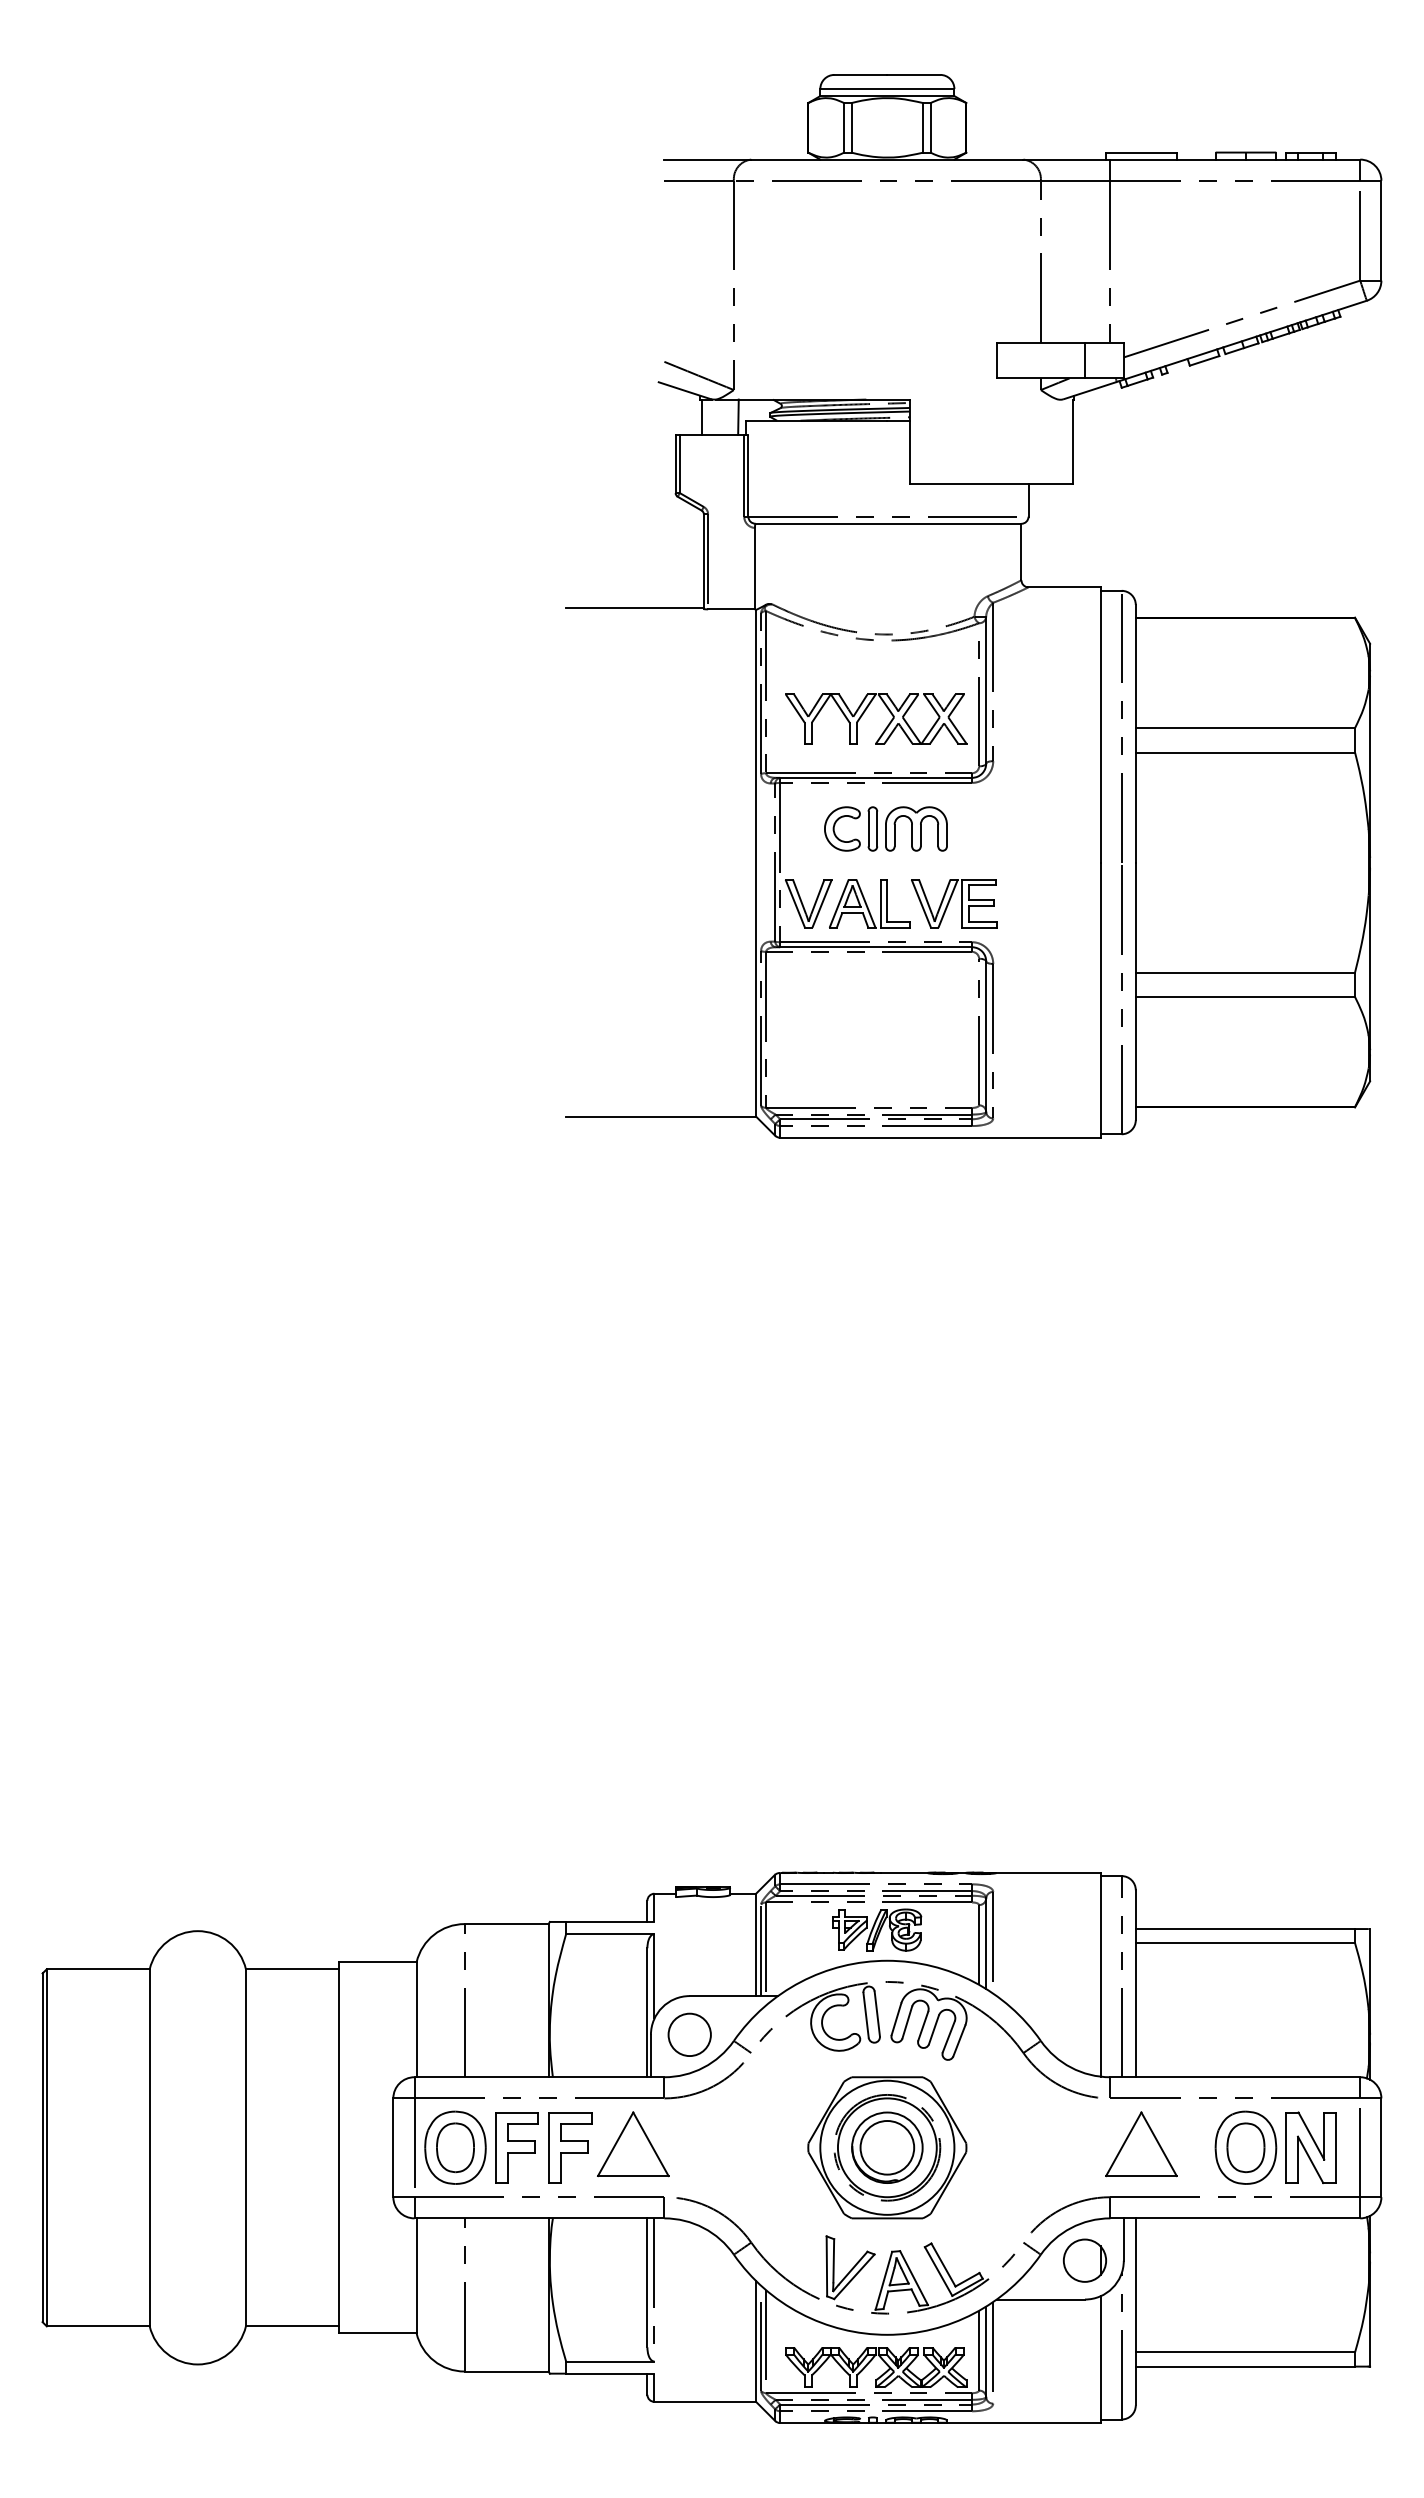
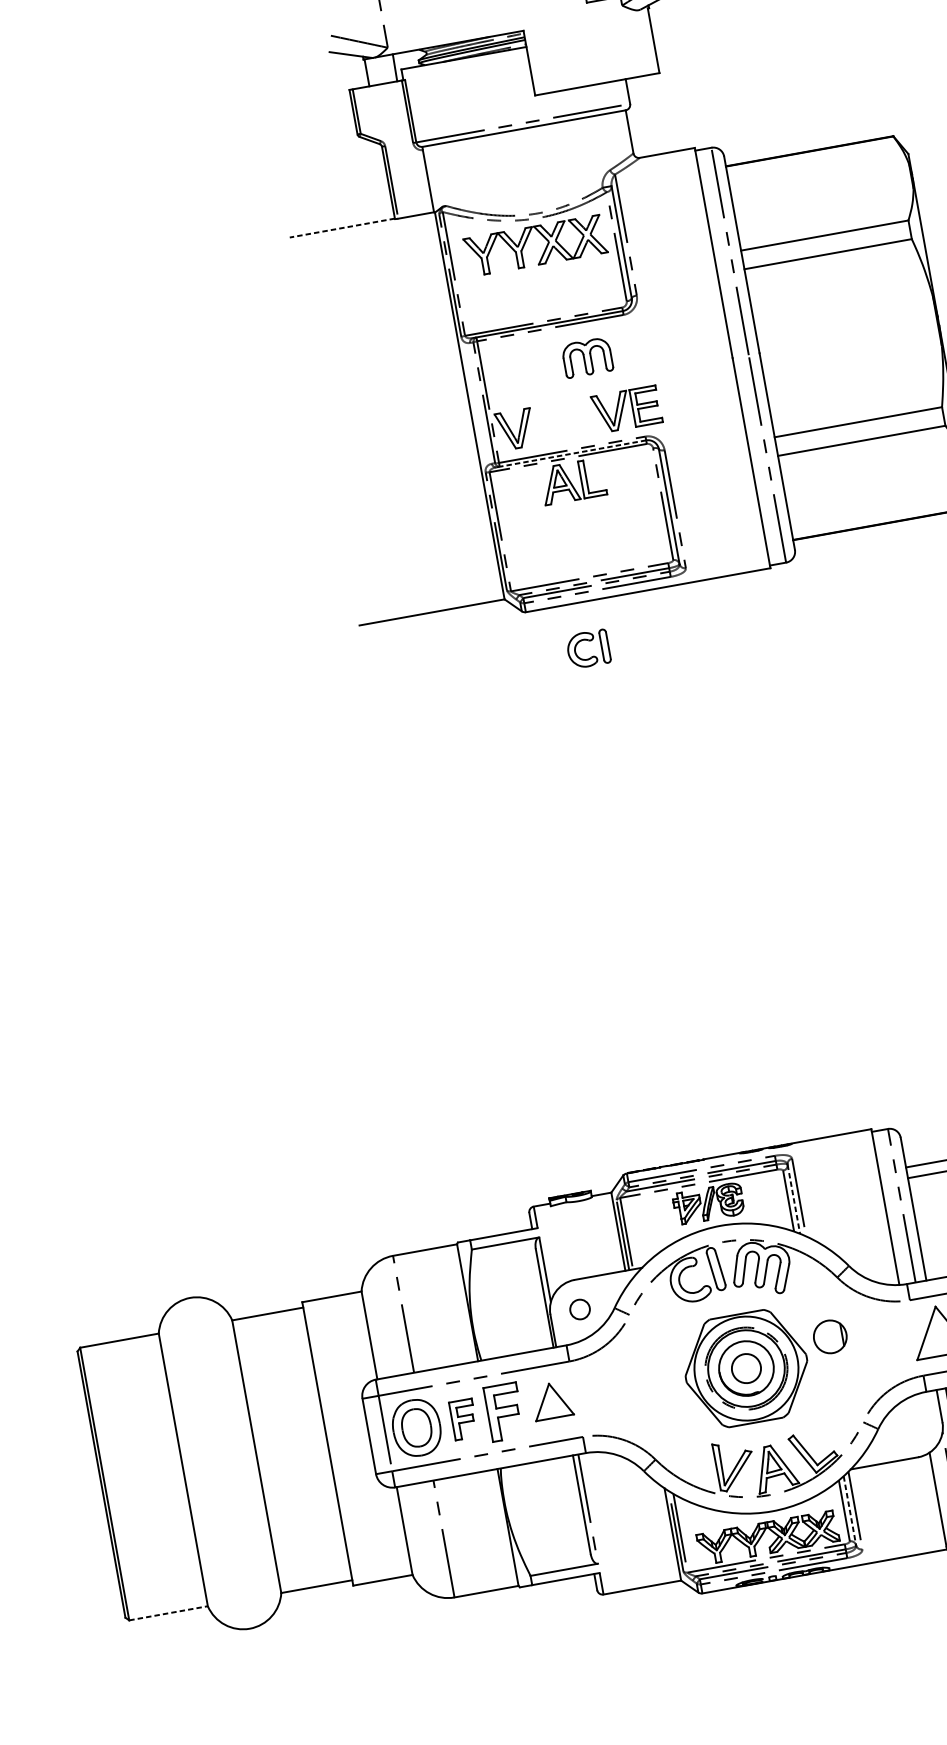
line: (635, 608) -> (342, 228), solid -> dashed
part: (866, 710) -> (527, 240), moved
part: (854, 819) -> (589, 641), moved
part: (869, 903) -> (572, 481), moved
line: (876, 947) -> (573, 453), solid -> dashed
line: (986, 1944) -> (794, 1199), solid -> dashed
circle: (689, 2034) -> (579, 1309), size x0.6
part: (633, 2144) -> (552, 1400), size x0.7
part: (516, 2147) -> (463, 1419), size x0.7
circle: (887, 2147) -> (746, 1368), size x0.7
part: (1084, 2260) -> (829, 1336), moved
line: (98, 2326) -> (168, 1613), solid -> dashed
line: (986, 2352) -> (850, 1511), solid -> dashed

